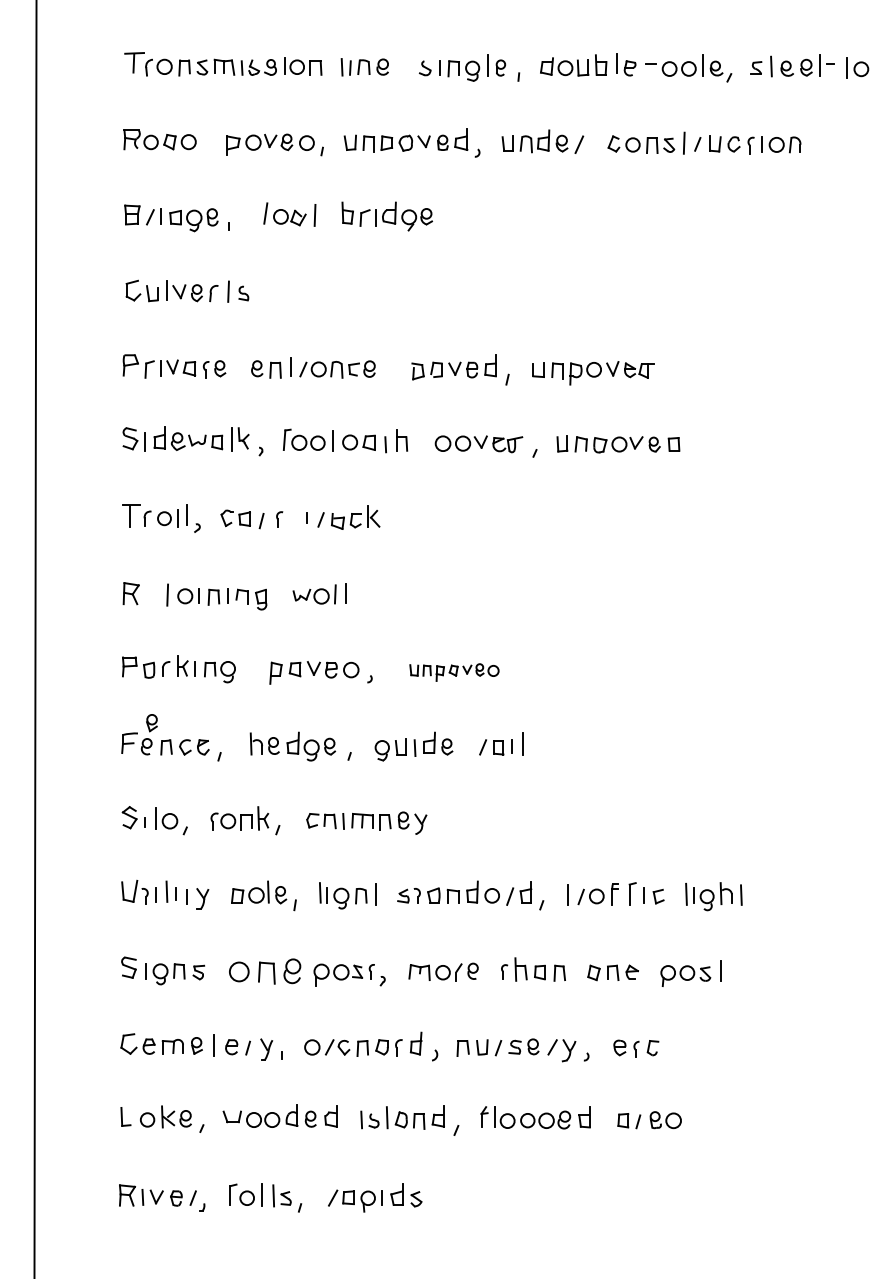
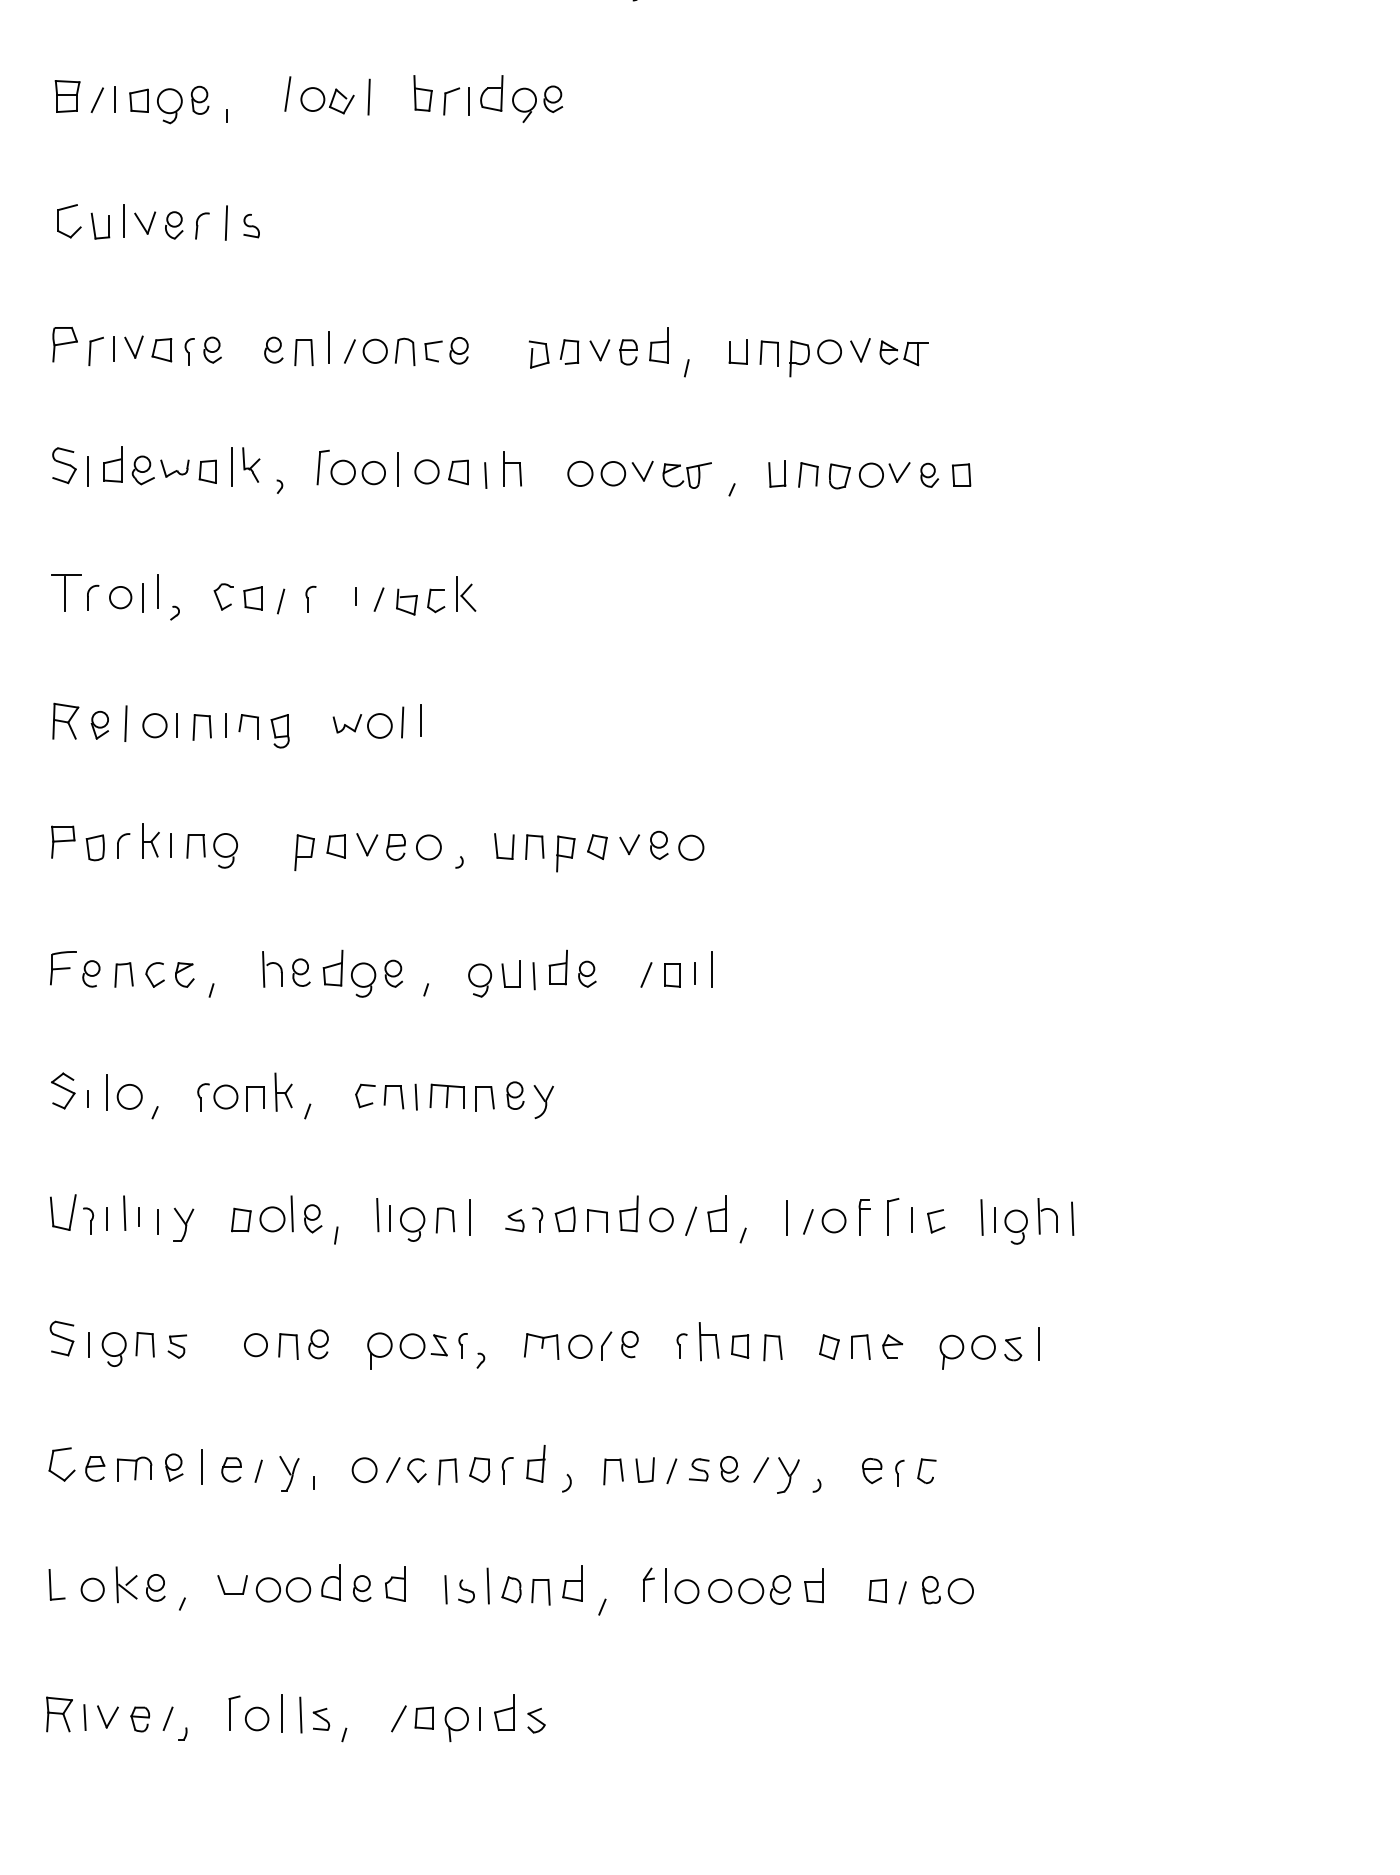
part: (454, 672) -> (599, 851), size x1.43
part: (151, 723) -> (99, 725), moved
part: (264, 970) -> (285, 1343), size x0.71

